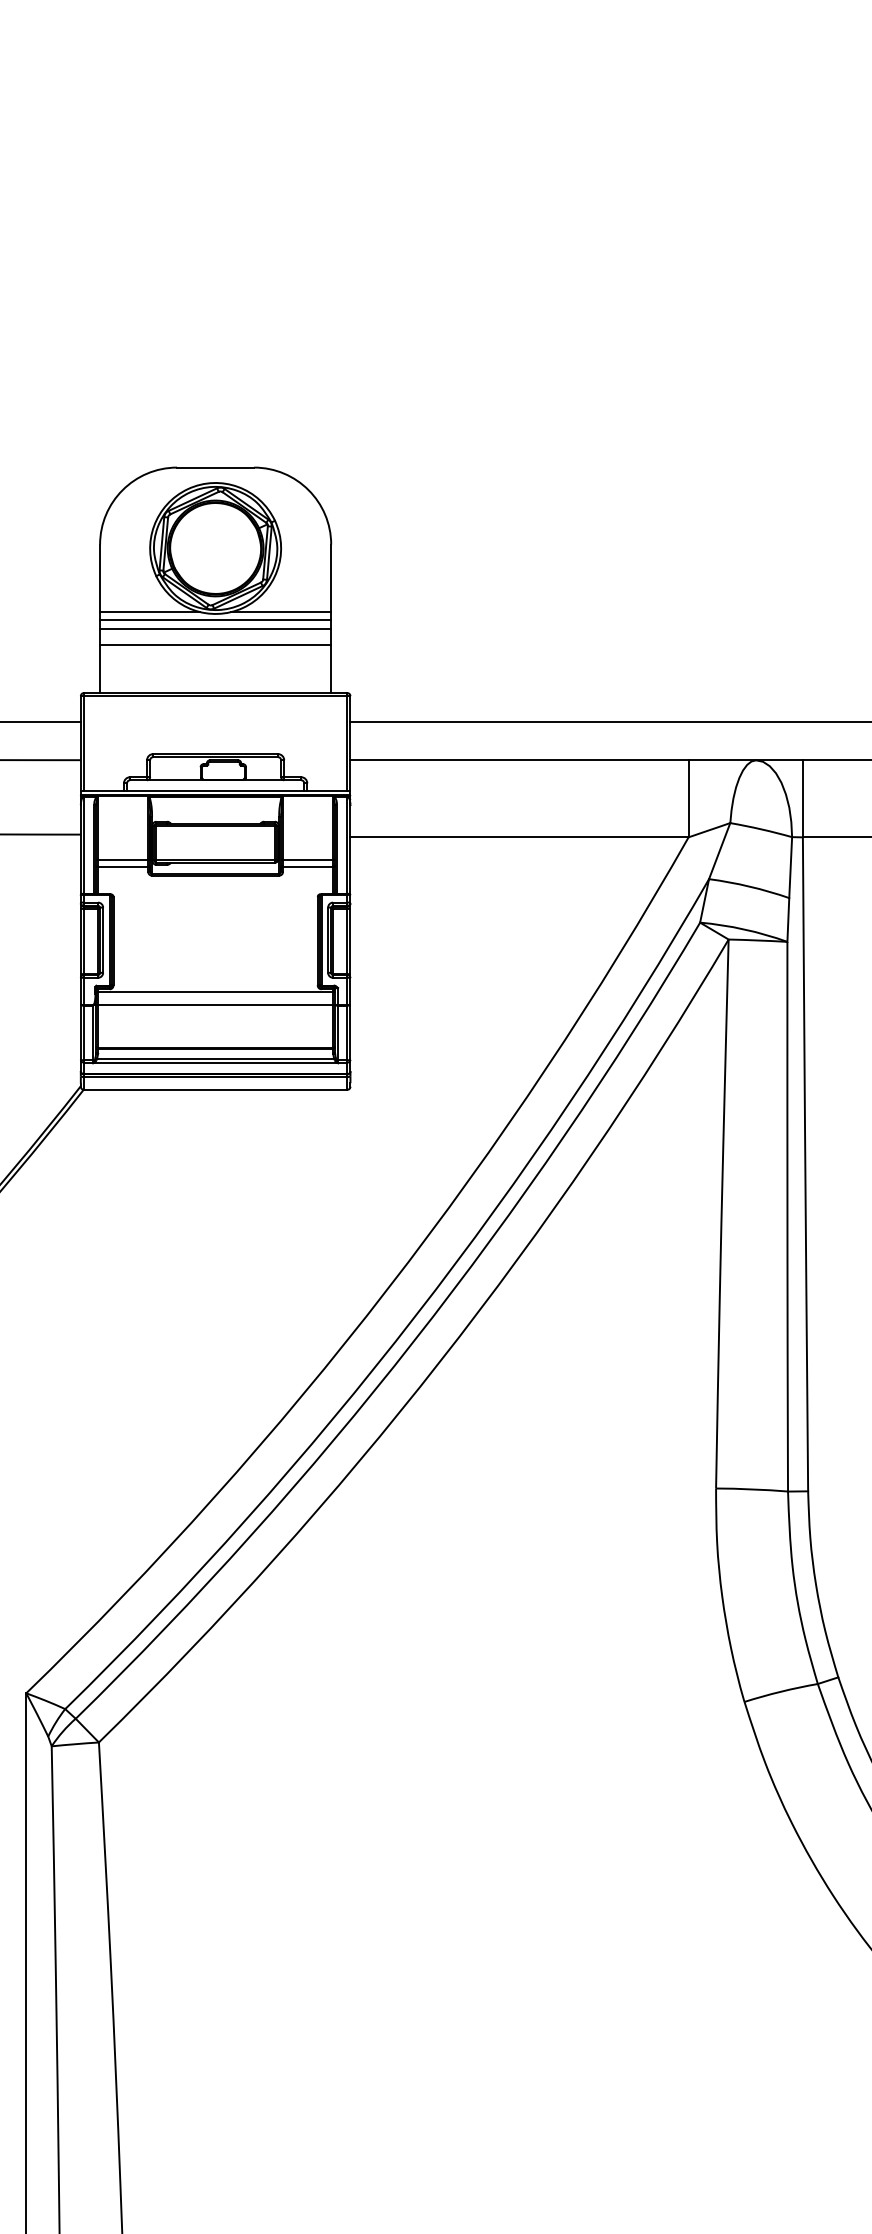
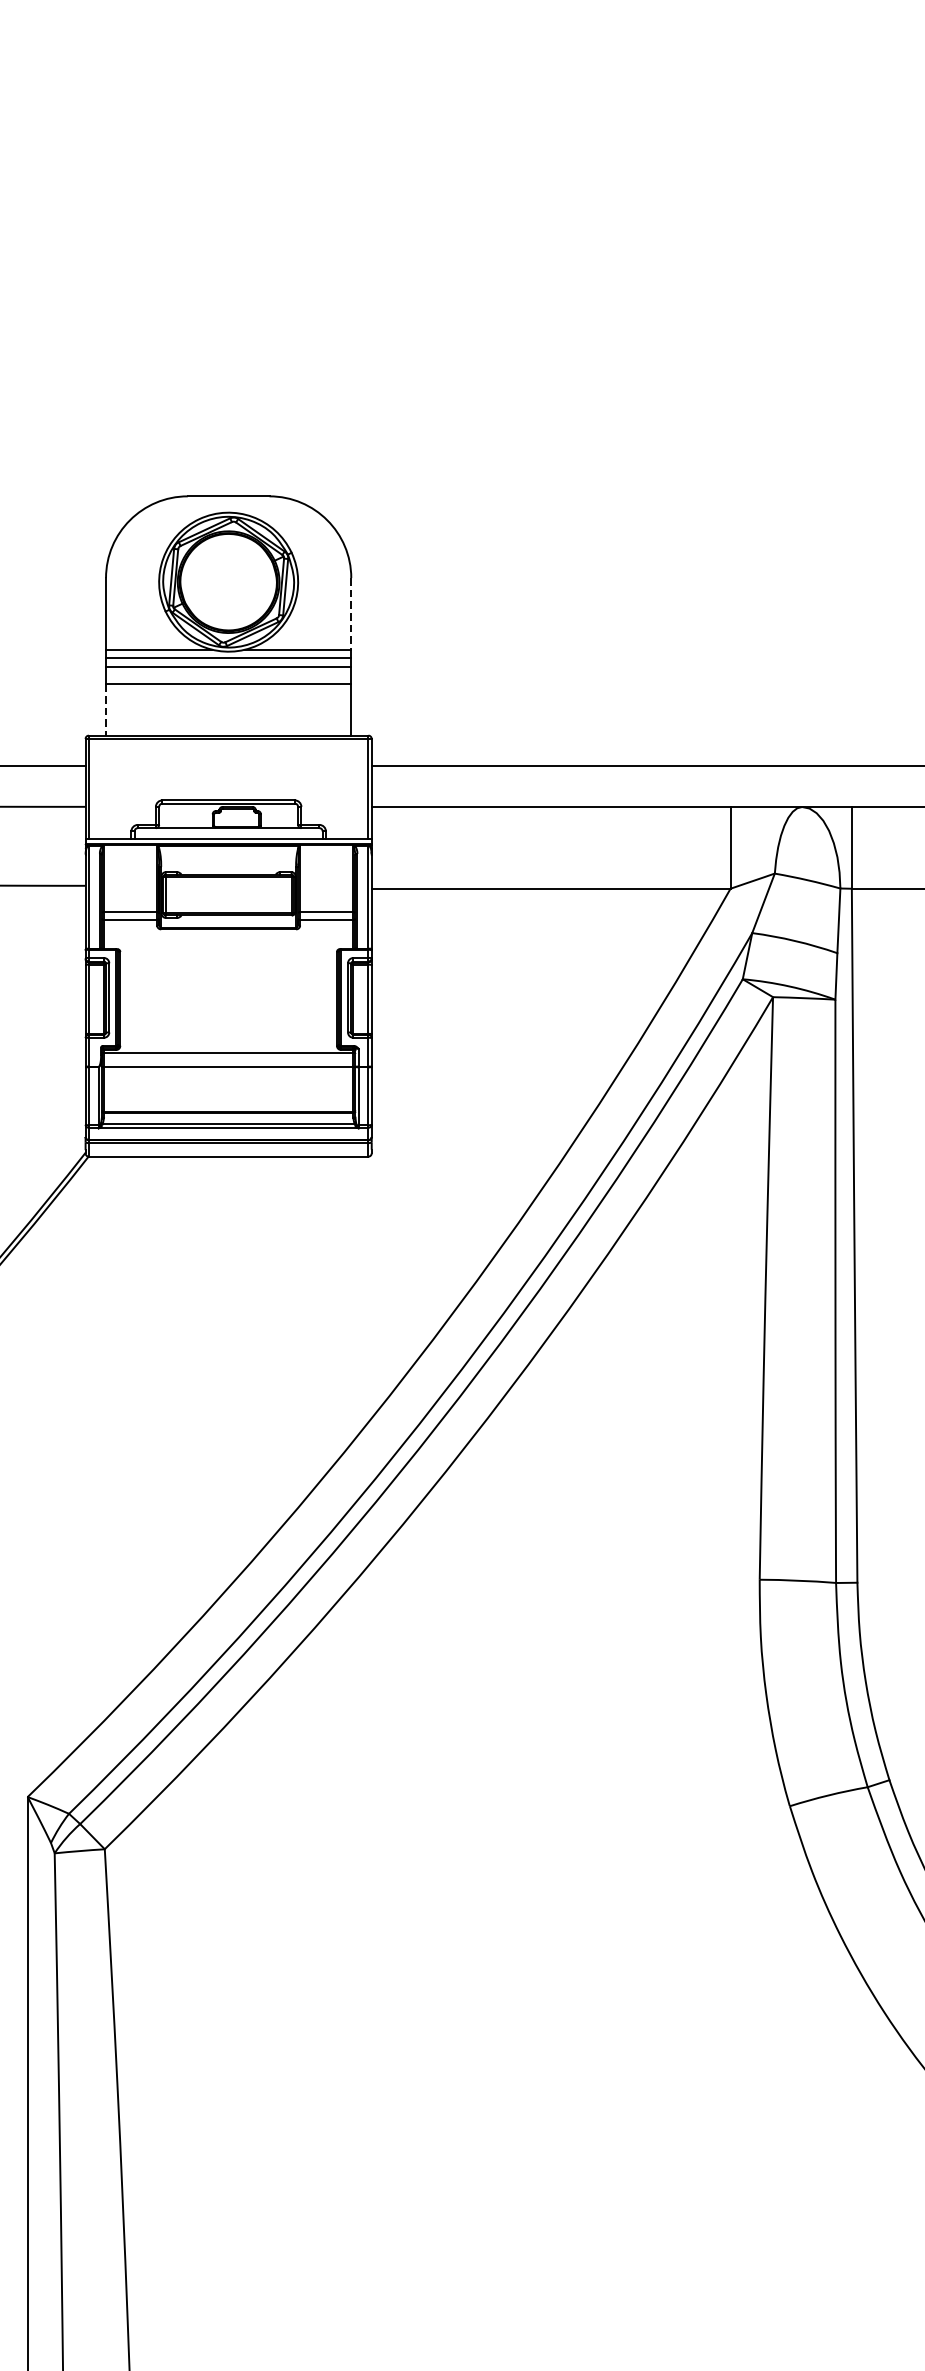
line: (331, 578) -> (351, 614), solid -> dashed
line: (100, 669) -> (106, 710), solid -> dashed

